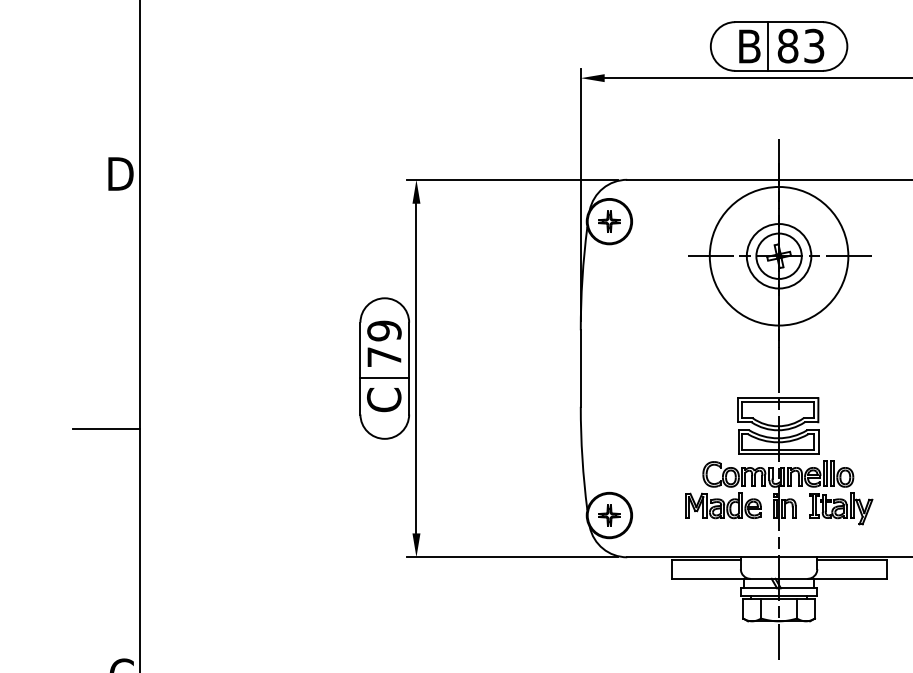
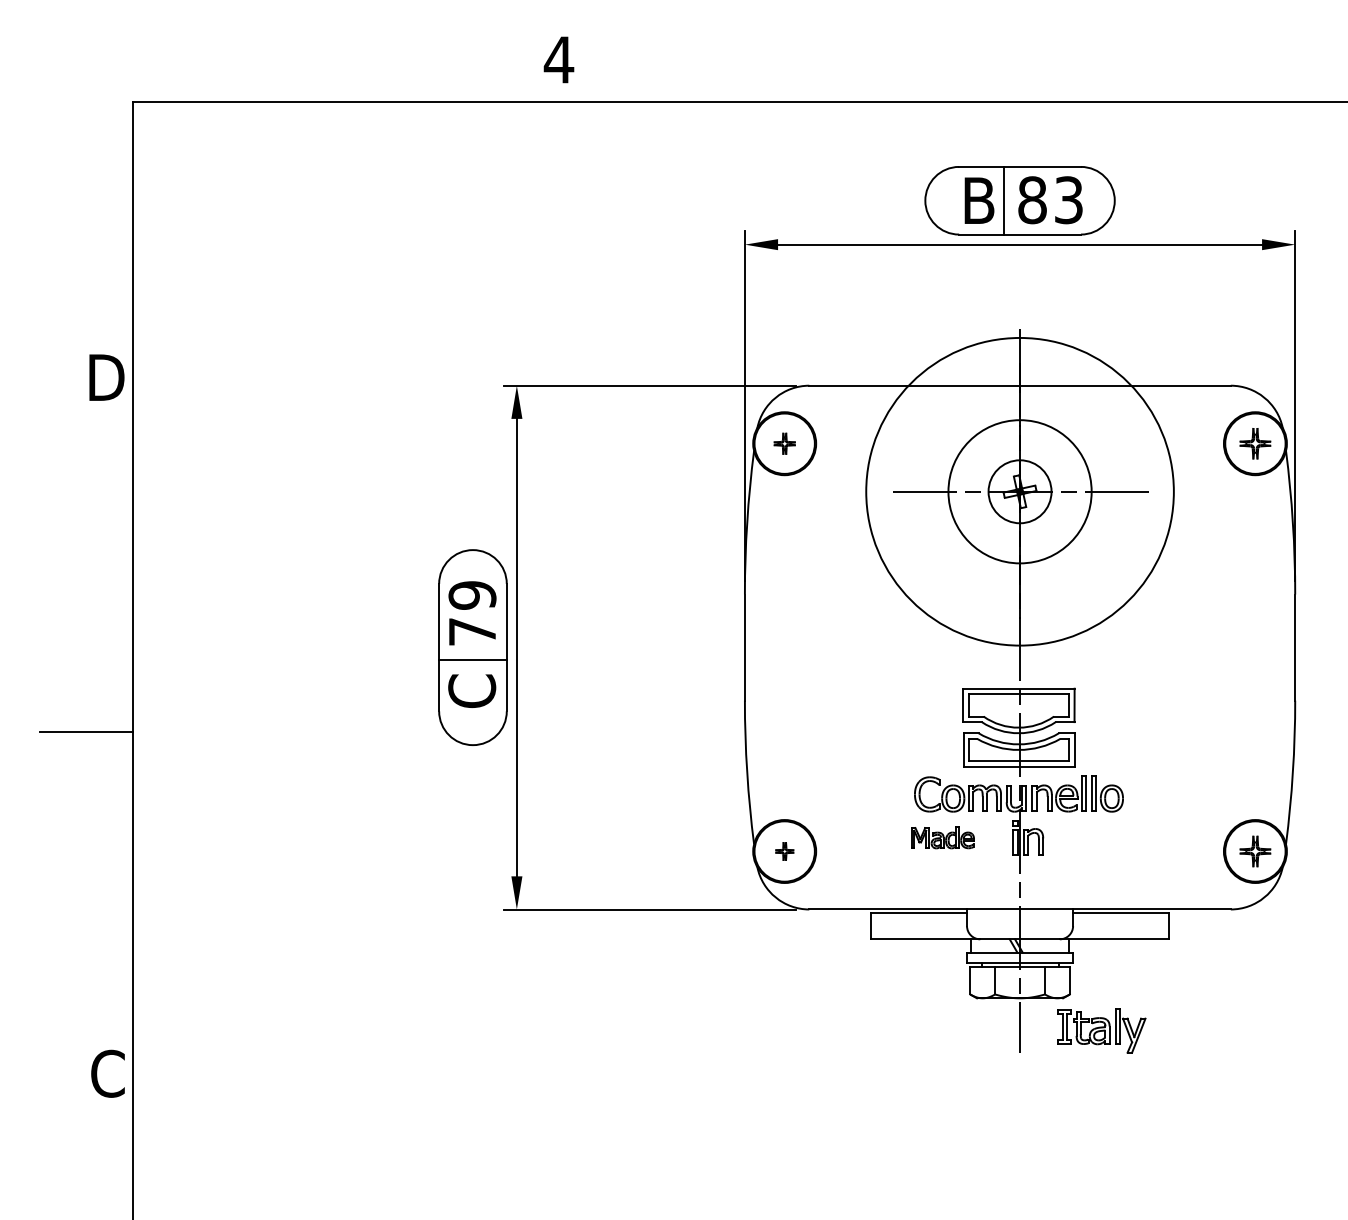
part: (609, 221) -> (784, 443), size x0.7
circle: (778, 256) -> (1019, 491), size x1.6
circle: (778, 256) -> (1019, 491), size x1.6
part: (723, 505) -> (942, 837), size x0.6
part: (840, 508) -> (1101, 1030), moved
part: (609, 515) -> (784, 851), size x0.6

